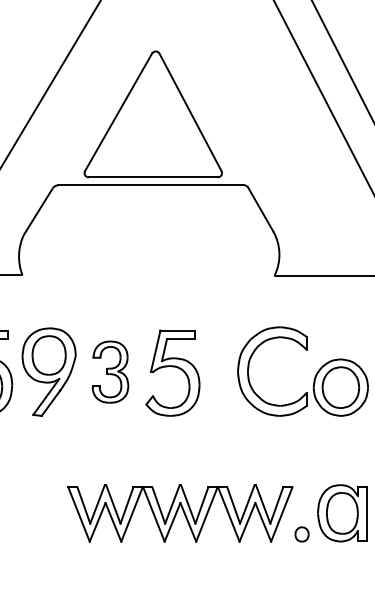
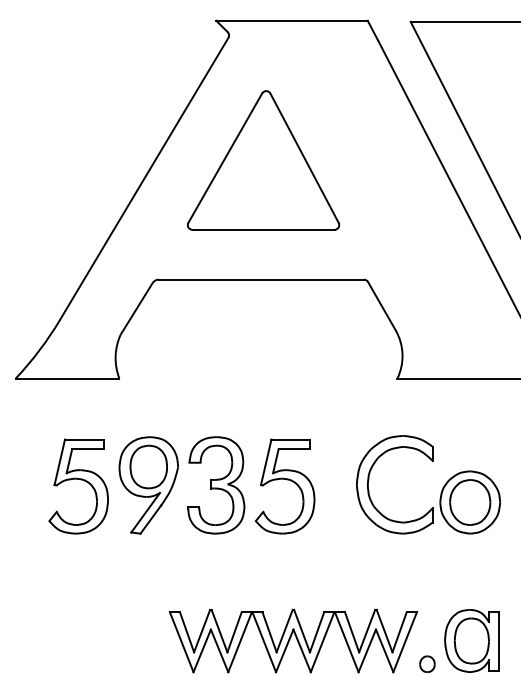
part: (153, 114) -> (263, 160), moved
part: (110, 372) -> (216, 485), size x1.43

